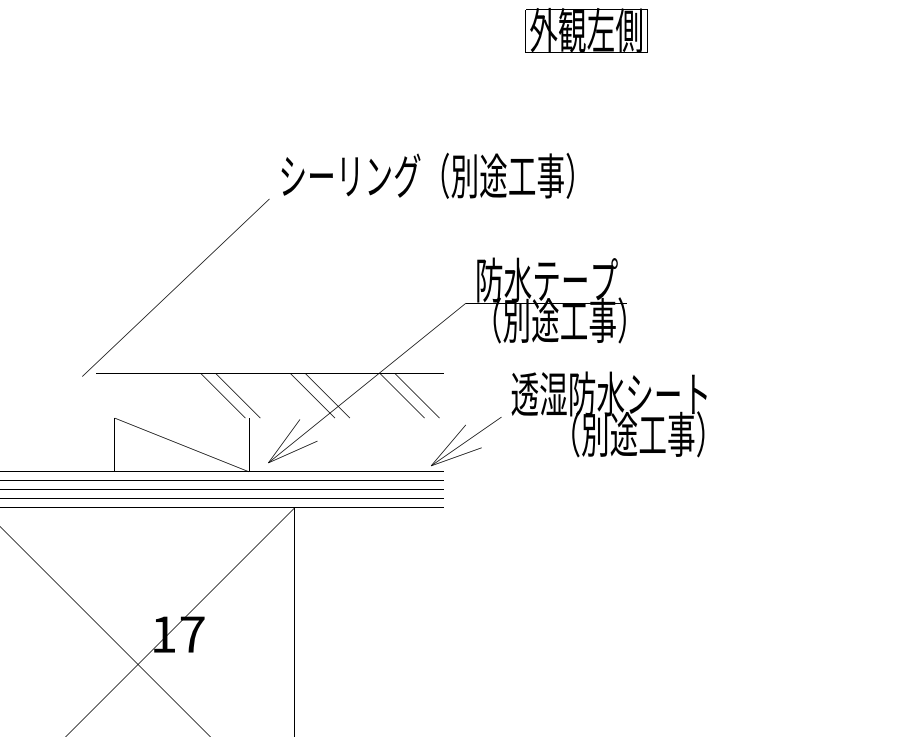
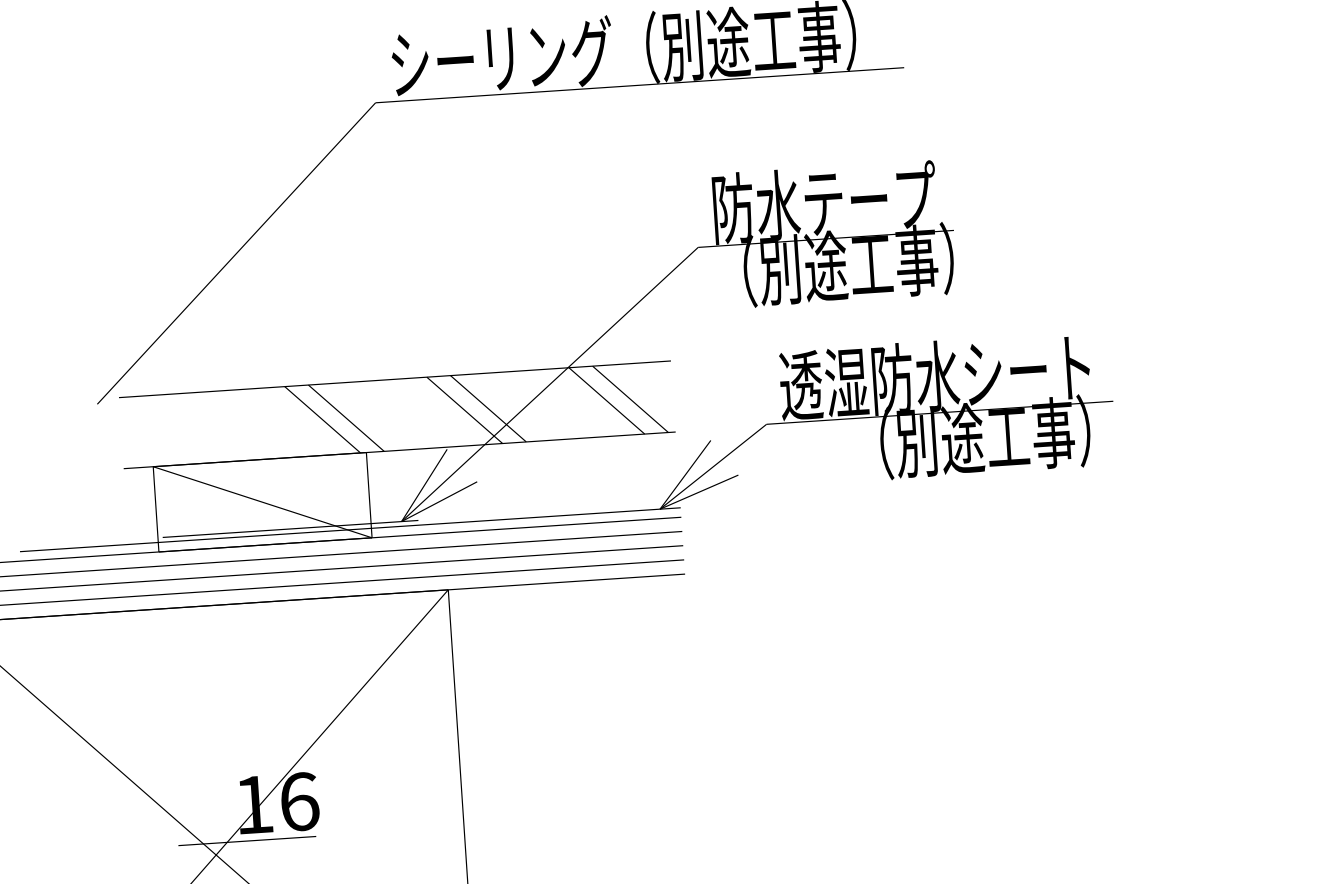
text: (192, 634) -> (299, 801), 17 -> 16

